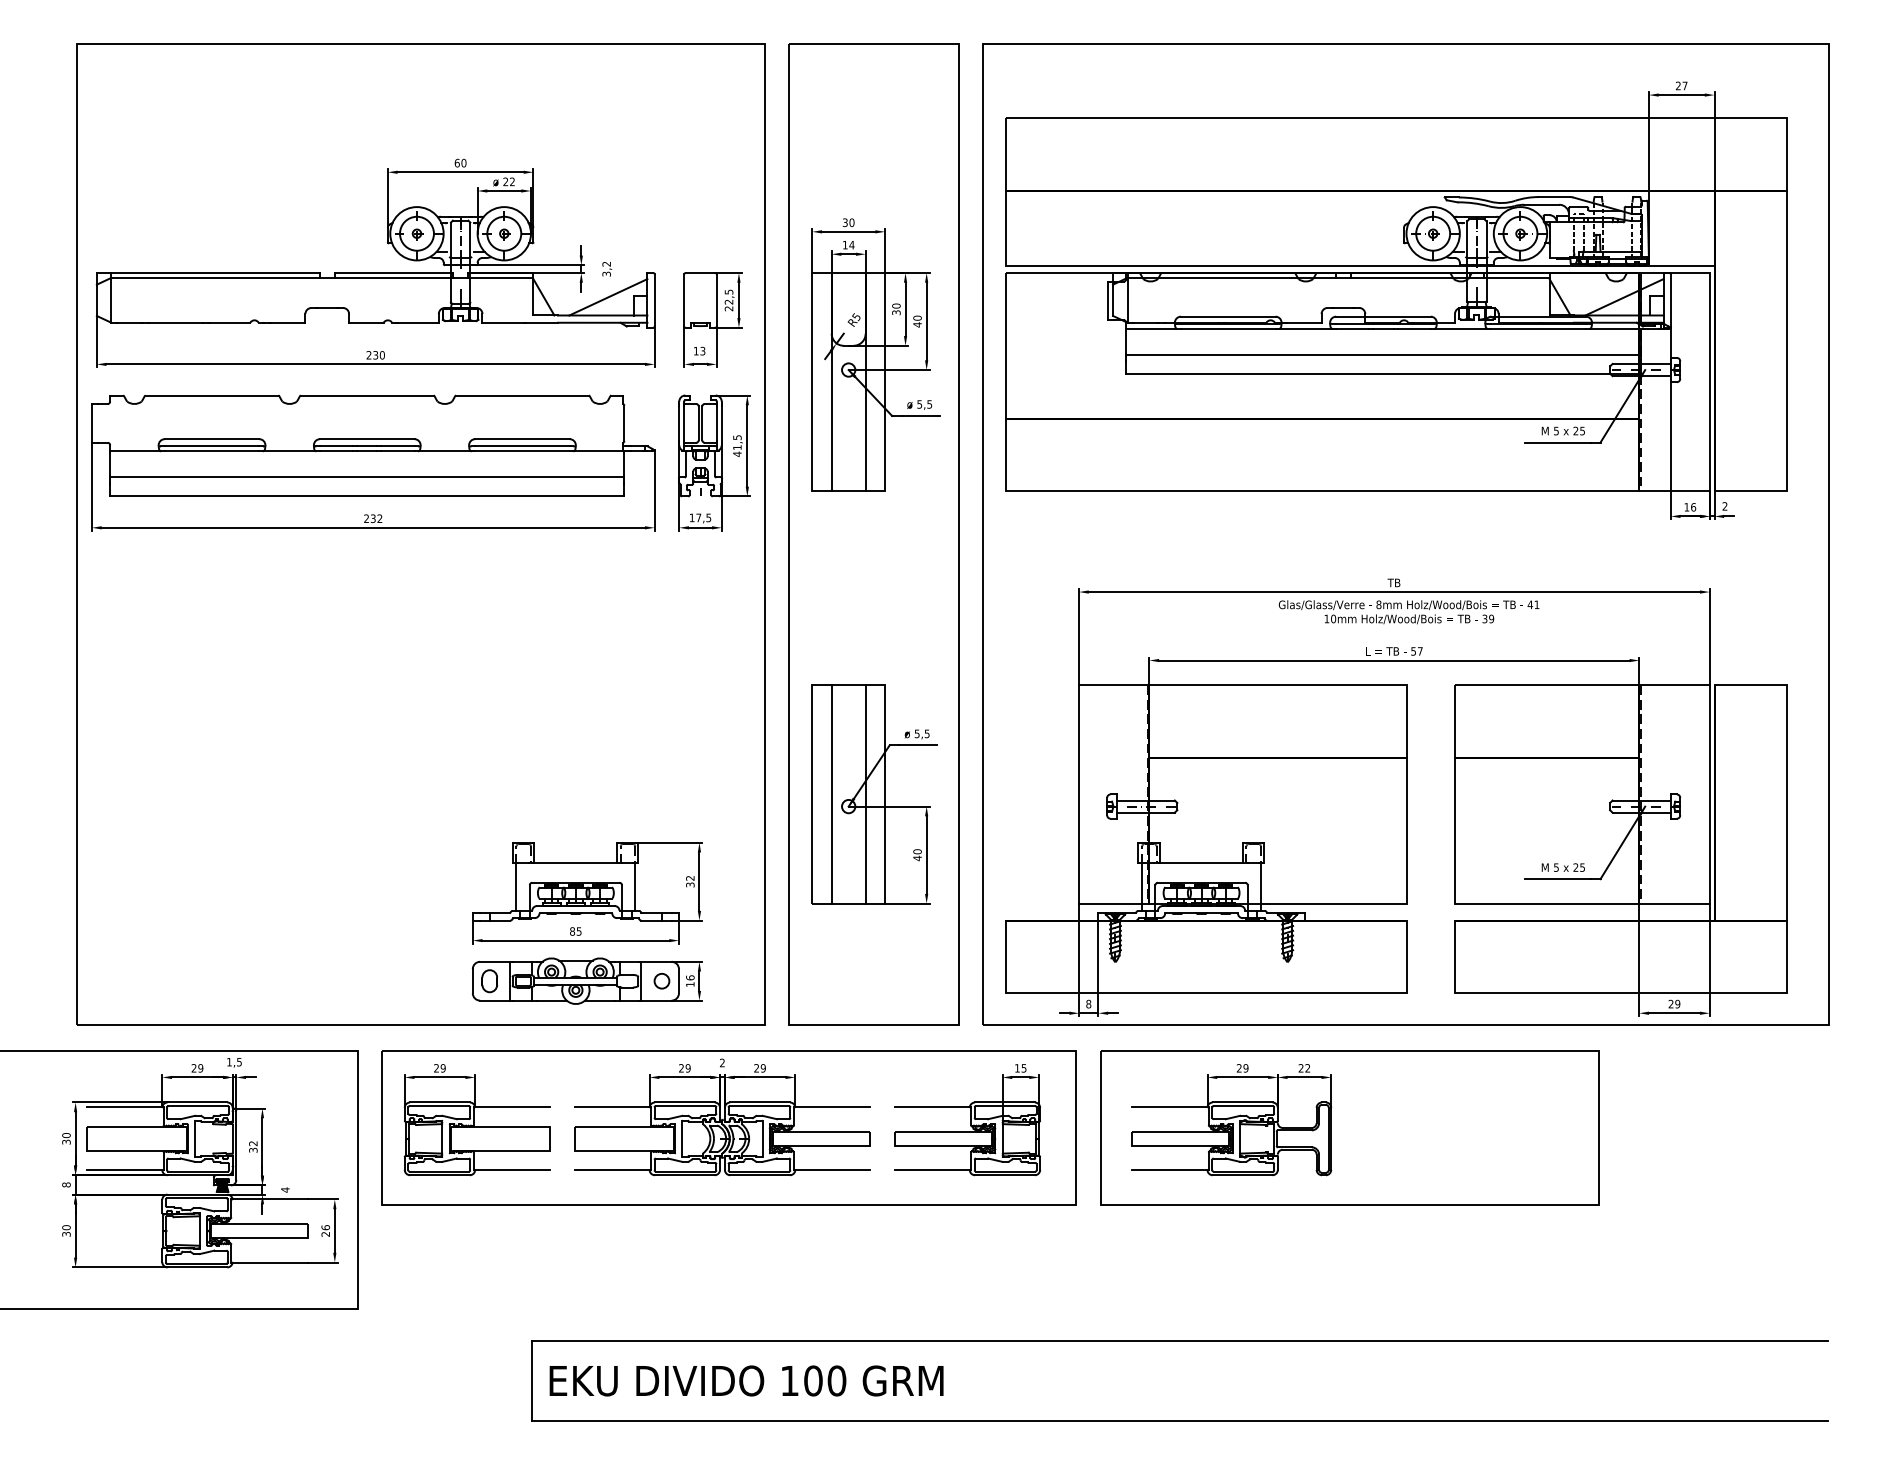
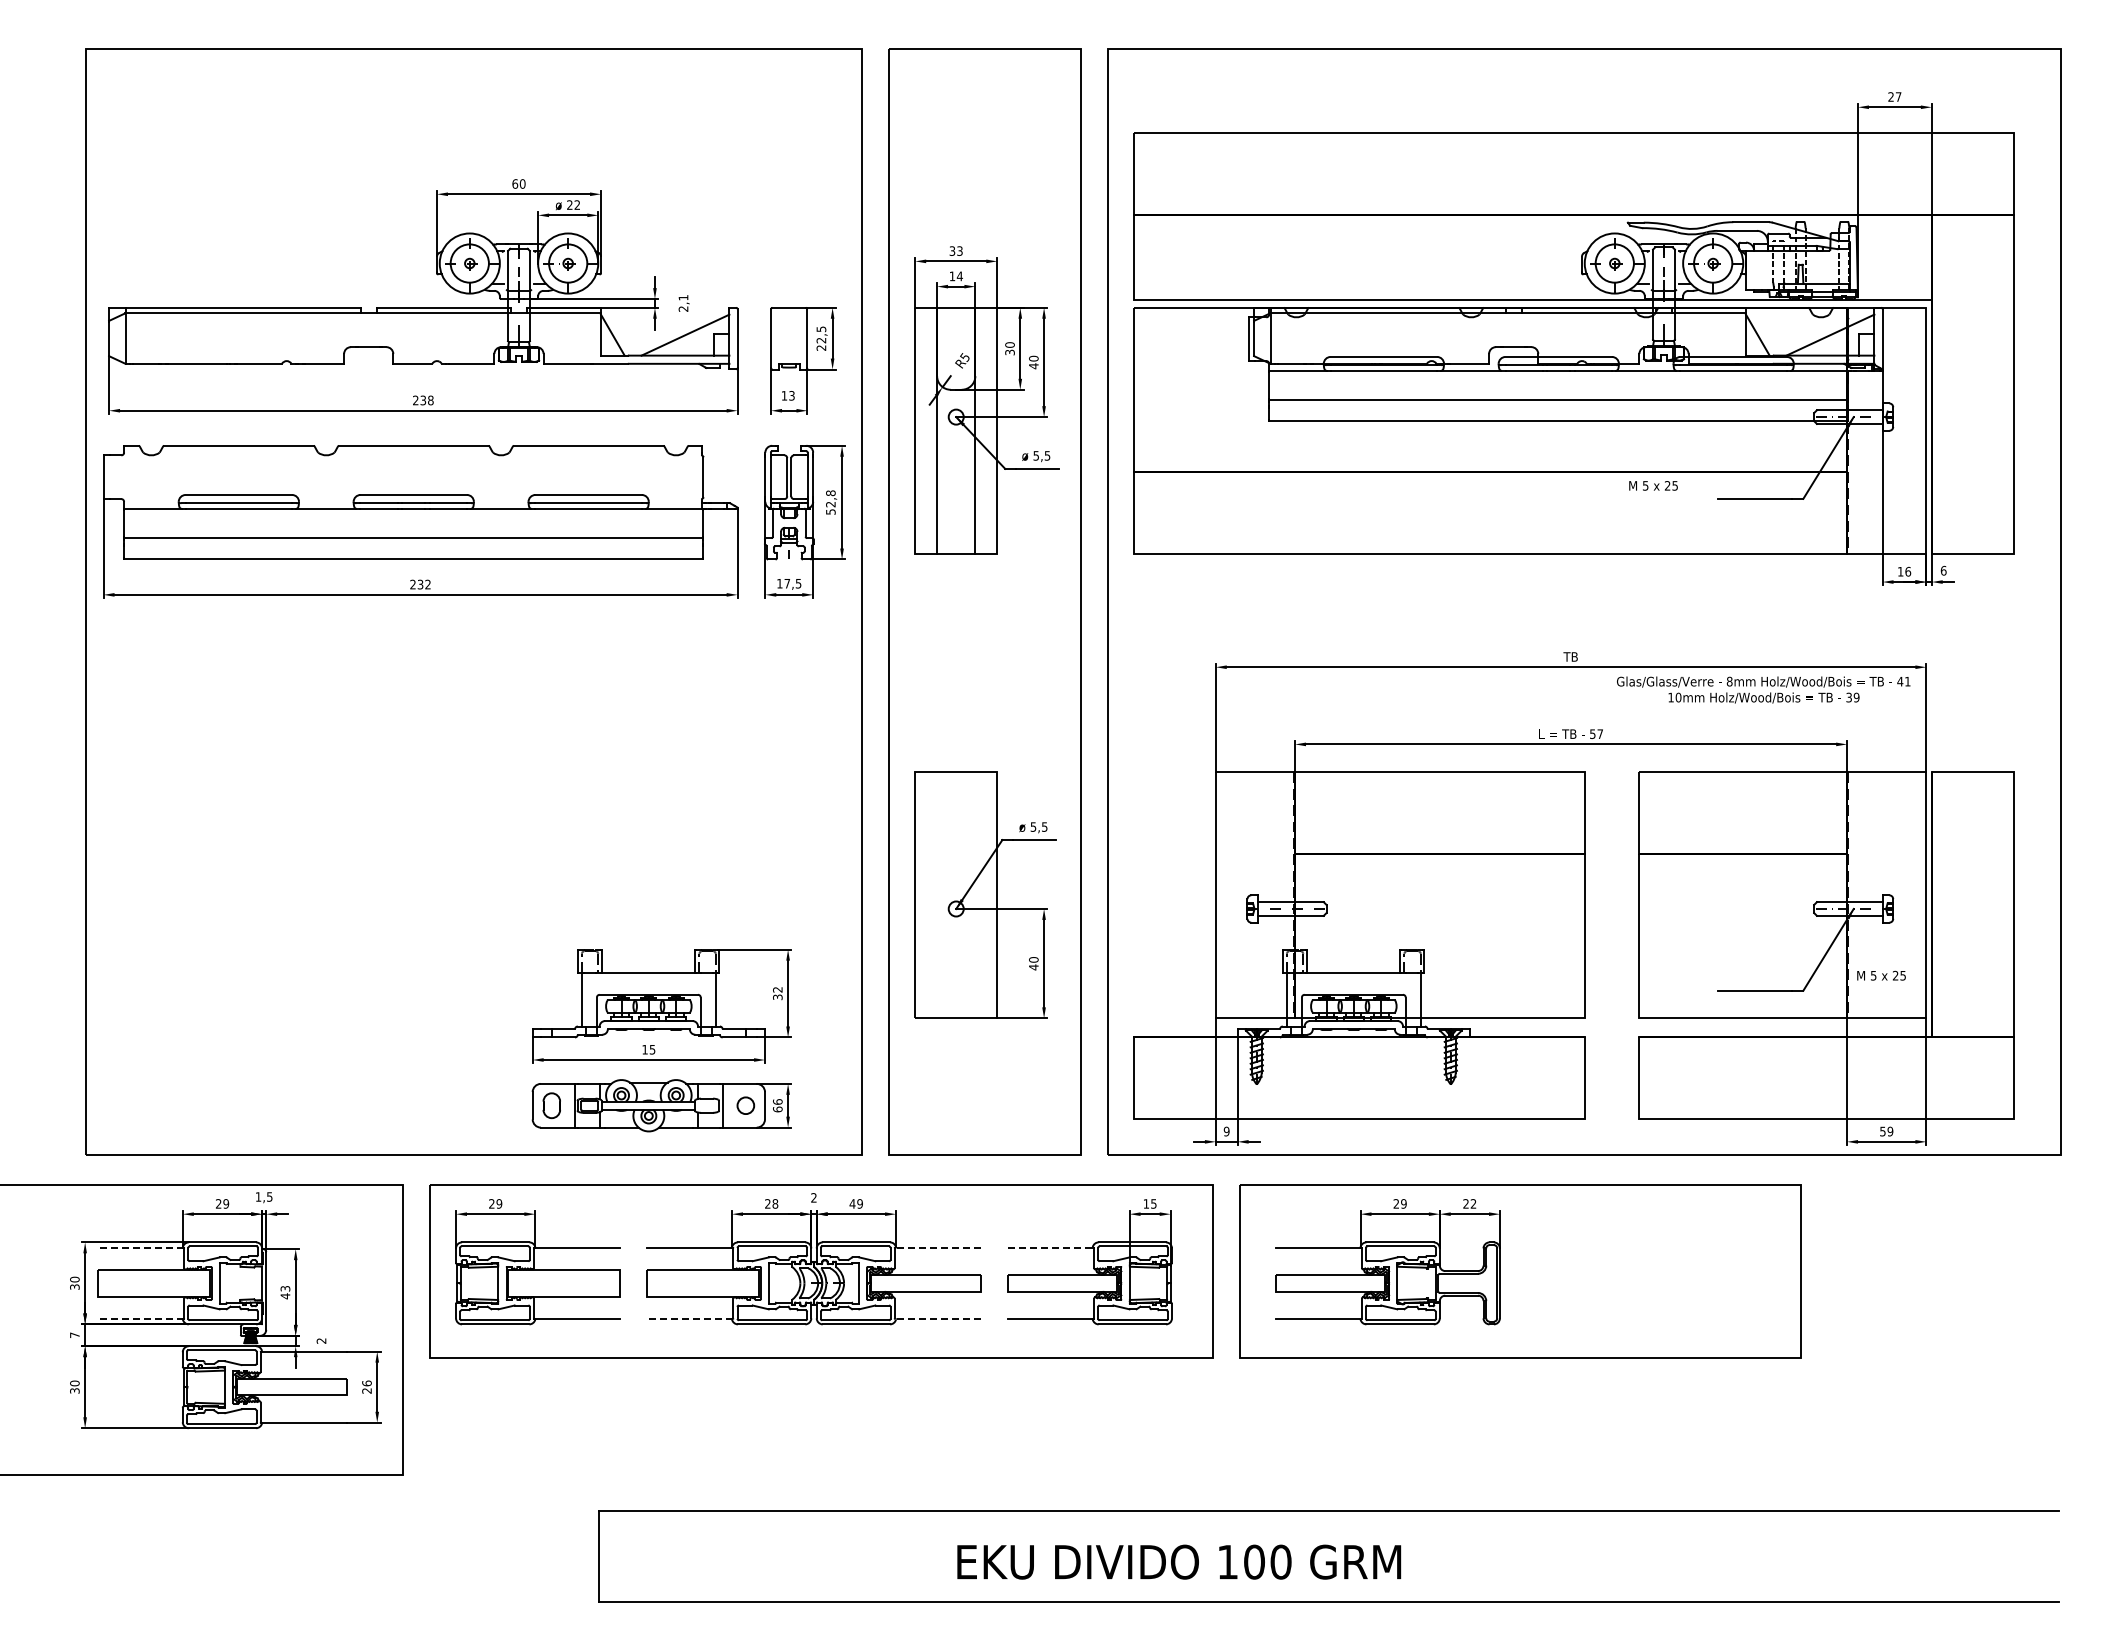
text: (851, 222) -> (959, 250), 30 -> 33
text: (606, 269) -> (683, 303), 3,2 -> 2,1
text: (382, 355) -> (430, 400), 230 -> 238
text: (1563, 430) -> (1653, 485), moved
text: (737, 445) -> (830, 502), 41,5 -> 52,8
text: (1724, 506) -> (1943, 570), 2 -> 6
text: (1408, 611) -> (1763, 689), moved
line: (832, 794) -> (937, 895), removed
line: (865, 794) -> (975, 895), removed
text: (1563, 867) -> (1881, 975), moved
text: (572, 931) -> (644, 1049), 85 -> 15
text: (690, 984) -> (777, 1109), 16 -> 66
text: (1088, 1004) -> (1226, 1131), 8 -> 9
text: (1670, 1004) -> (1882, 1131), 29 -> 59
text: (688, 1067) -> (775, 1203), 29 -> 28
text: (756, 1067) -> (852, 1203), 29 -> 49
line: (124, 1107) -> (140, 1247), solid -> dashed
line: (832, 1107) -> (937, 1247), solid -> dashed
line: (933, 1107) -> (1051, 1247), solid -> dashed
text: (253, 1146) -> (285, 1292), 32 -> 43
line: (124, 1170) -> (140, 1318), solid -> dashed
line: (611, 1170) -> (689, 1318), solid -> dashed
line: (832, 1170) -> (937, 1318), solid -> dashed
text: (66, 1185) -> (74, 1335), 8 -> 7
text: (285, 1190) -> (321, 1341), 4 -> 2
text: (746, 1380) -> (1179, 1561), moved

